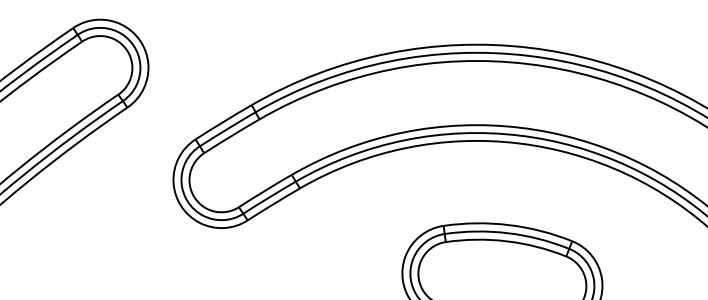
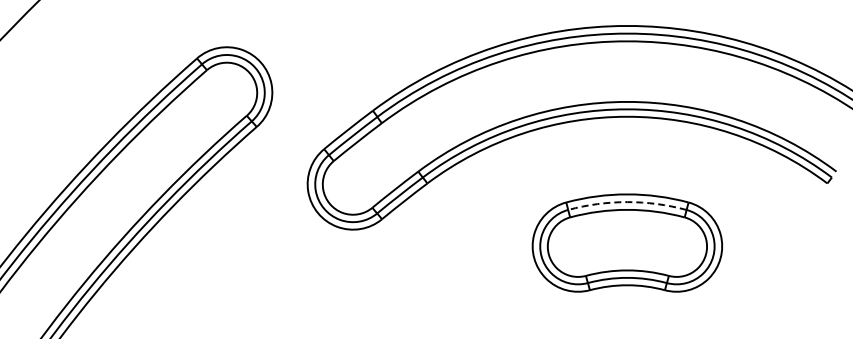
arc: (507, 233) -> (627, 202), solid -> dashed

